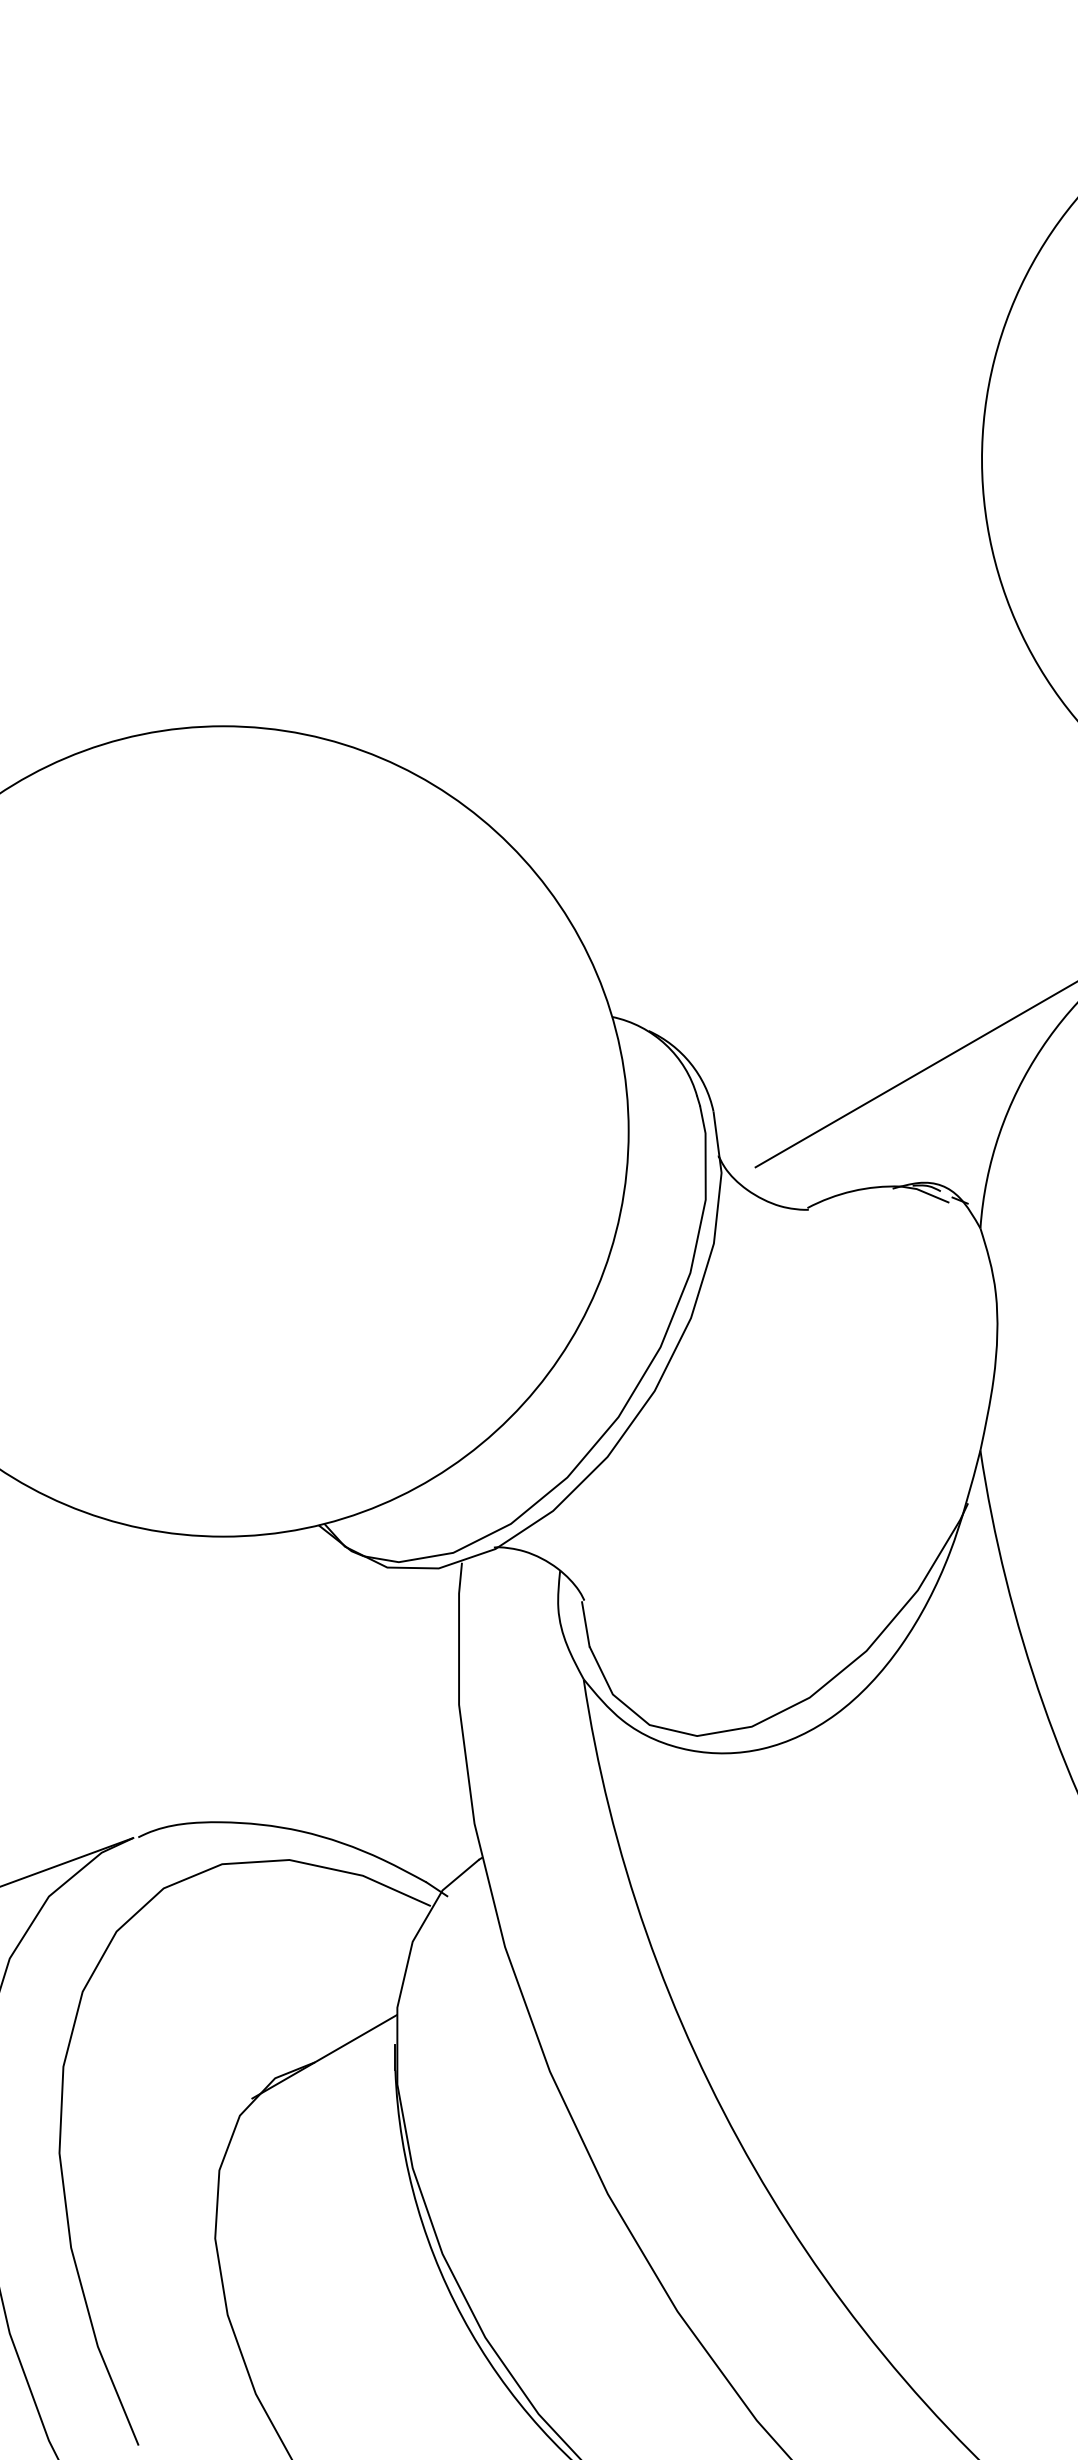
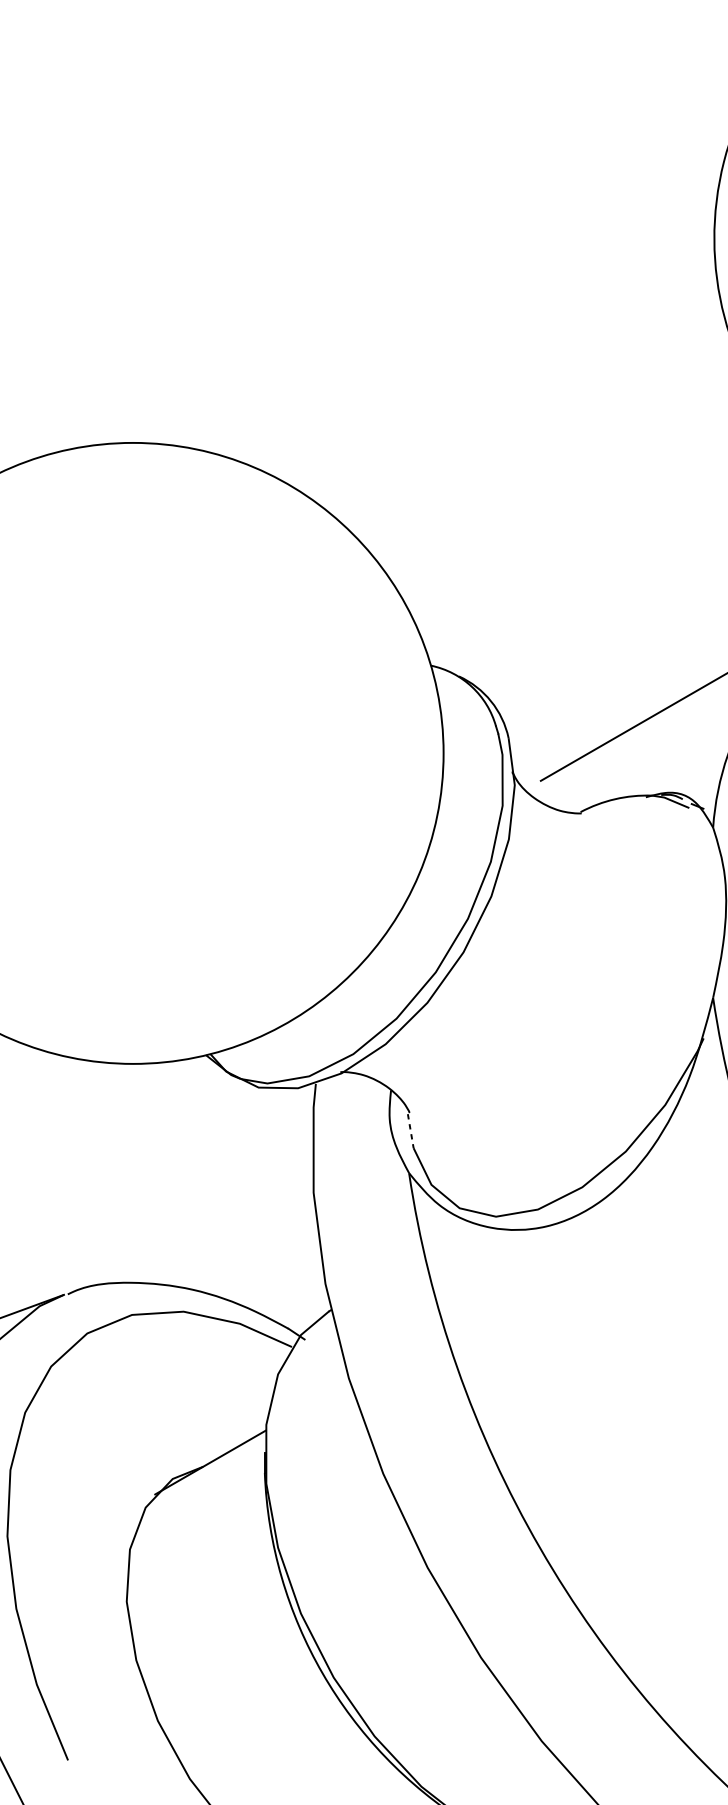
line: (585, 1624) -> (410, 1131), solid -> dashed

